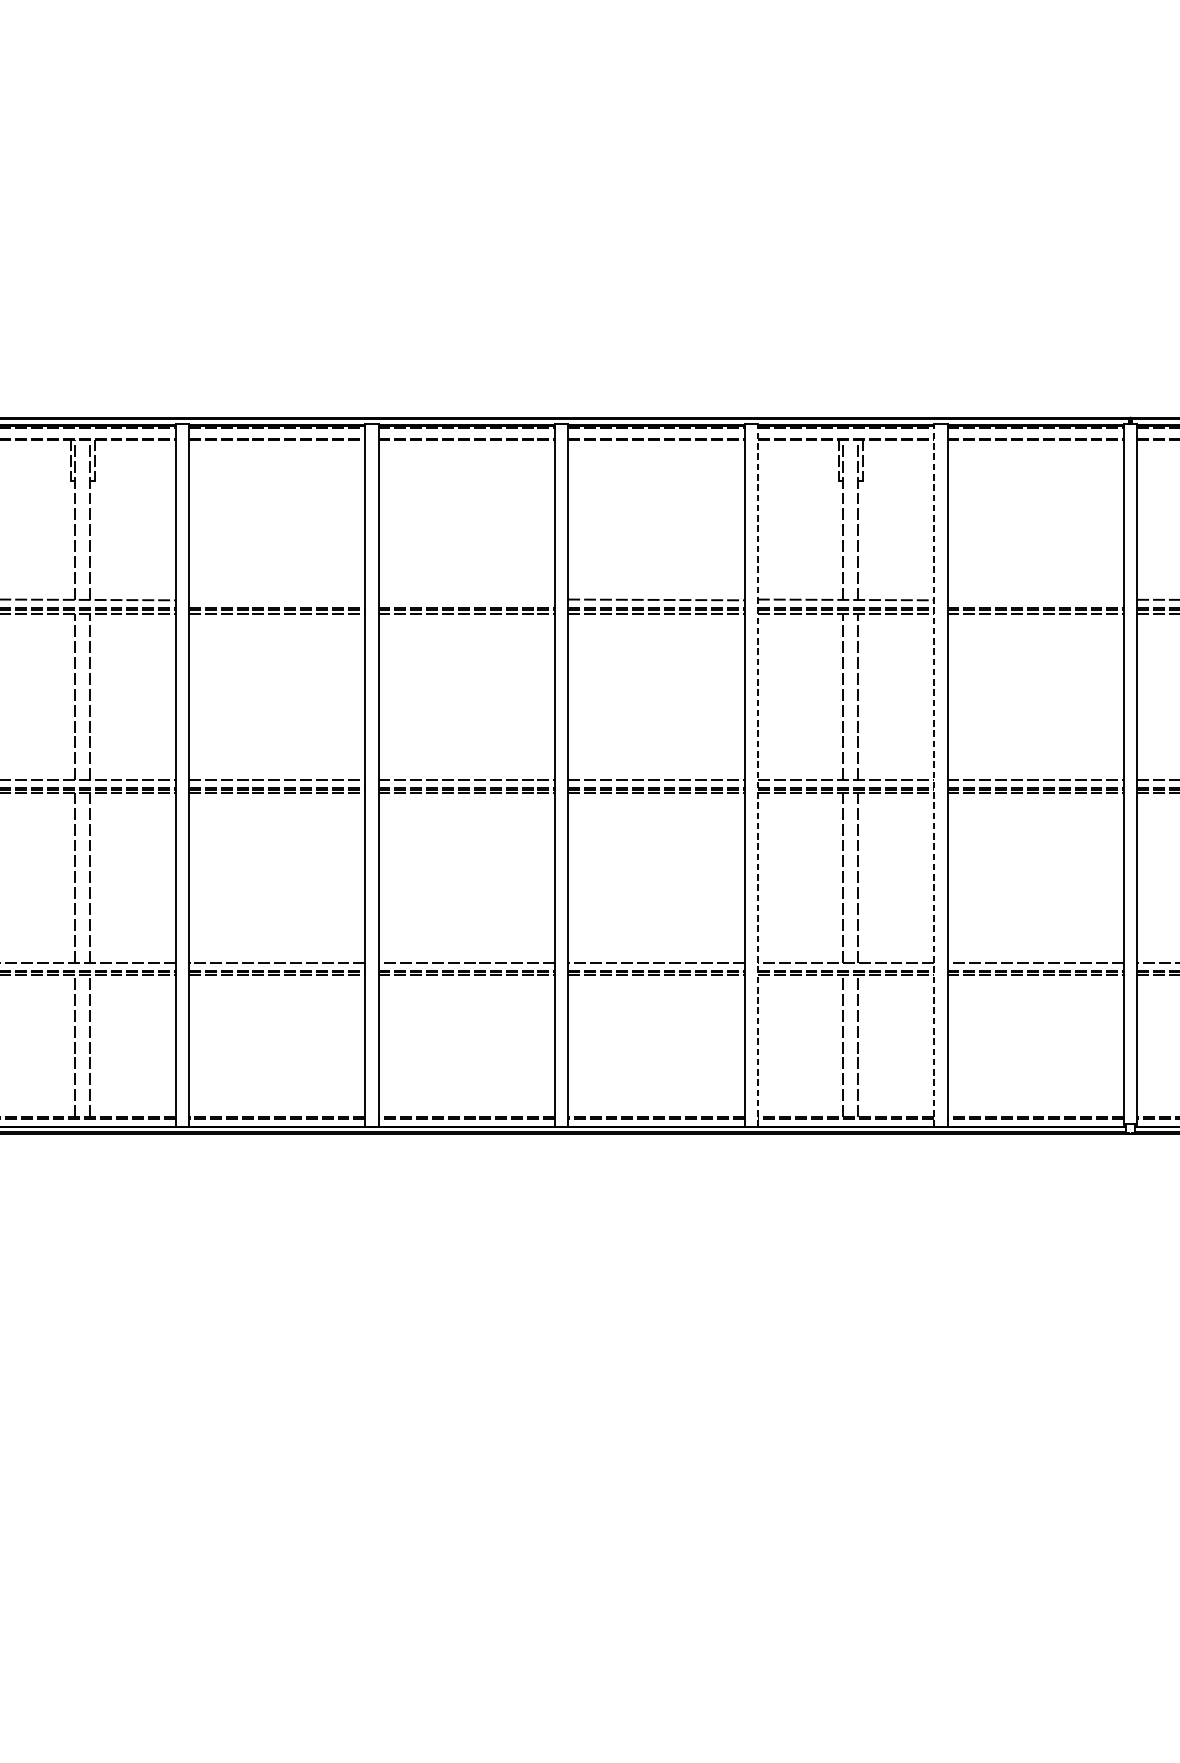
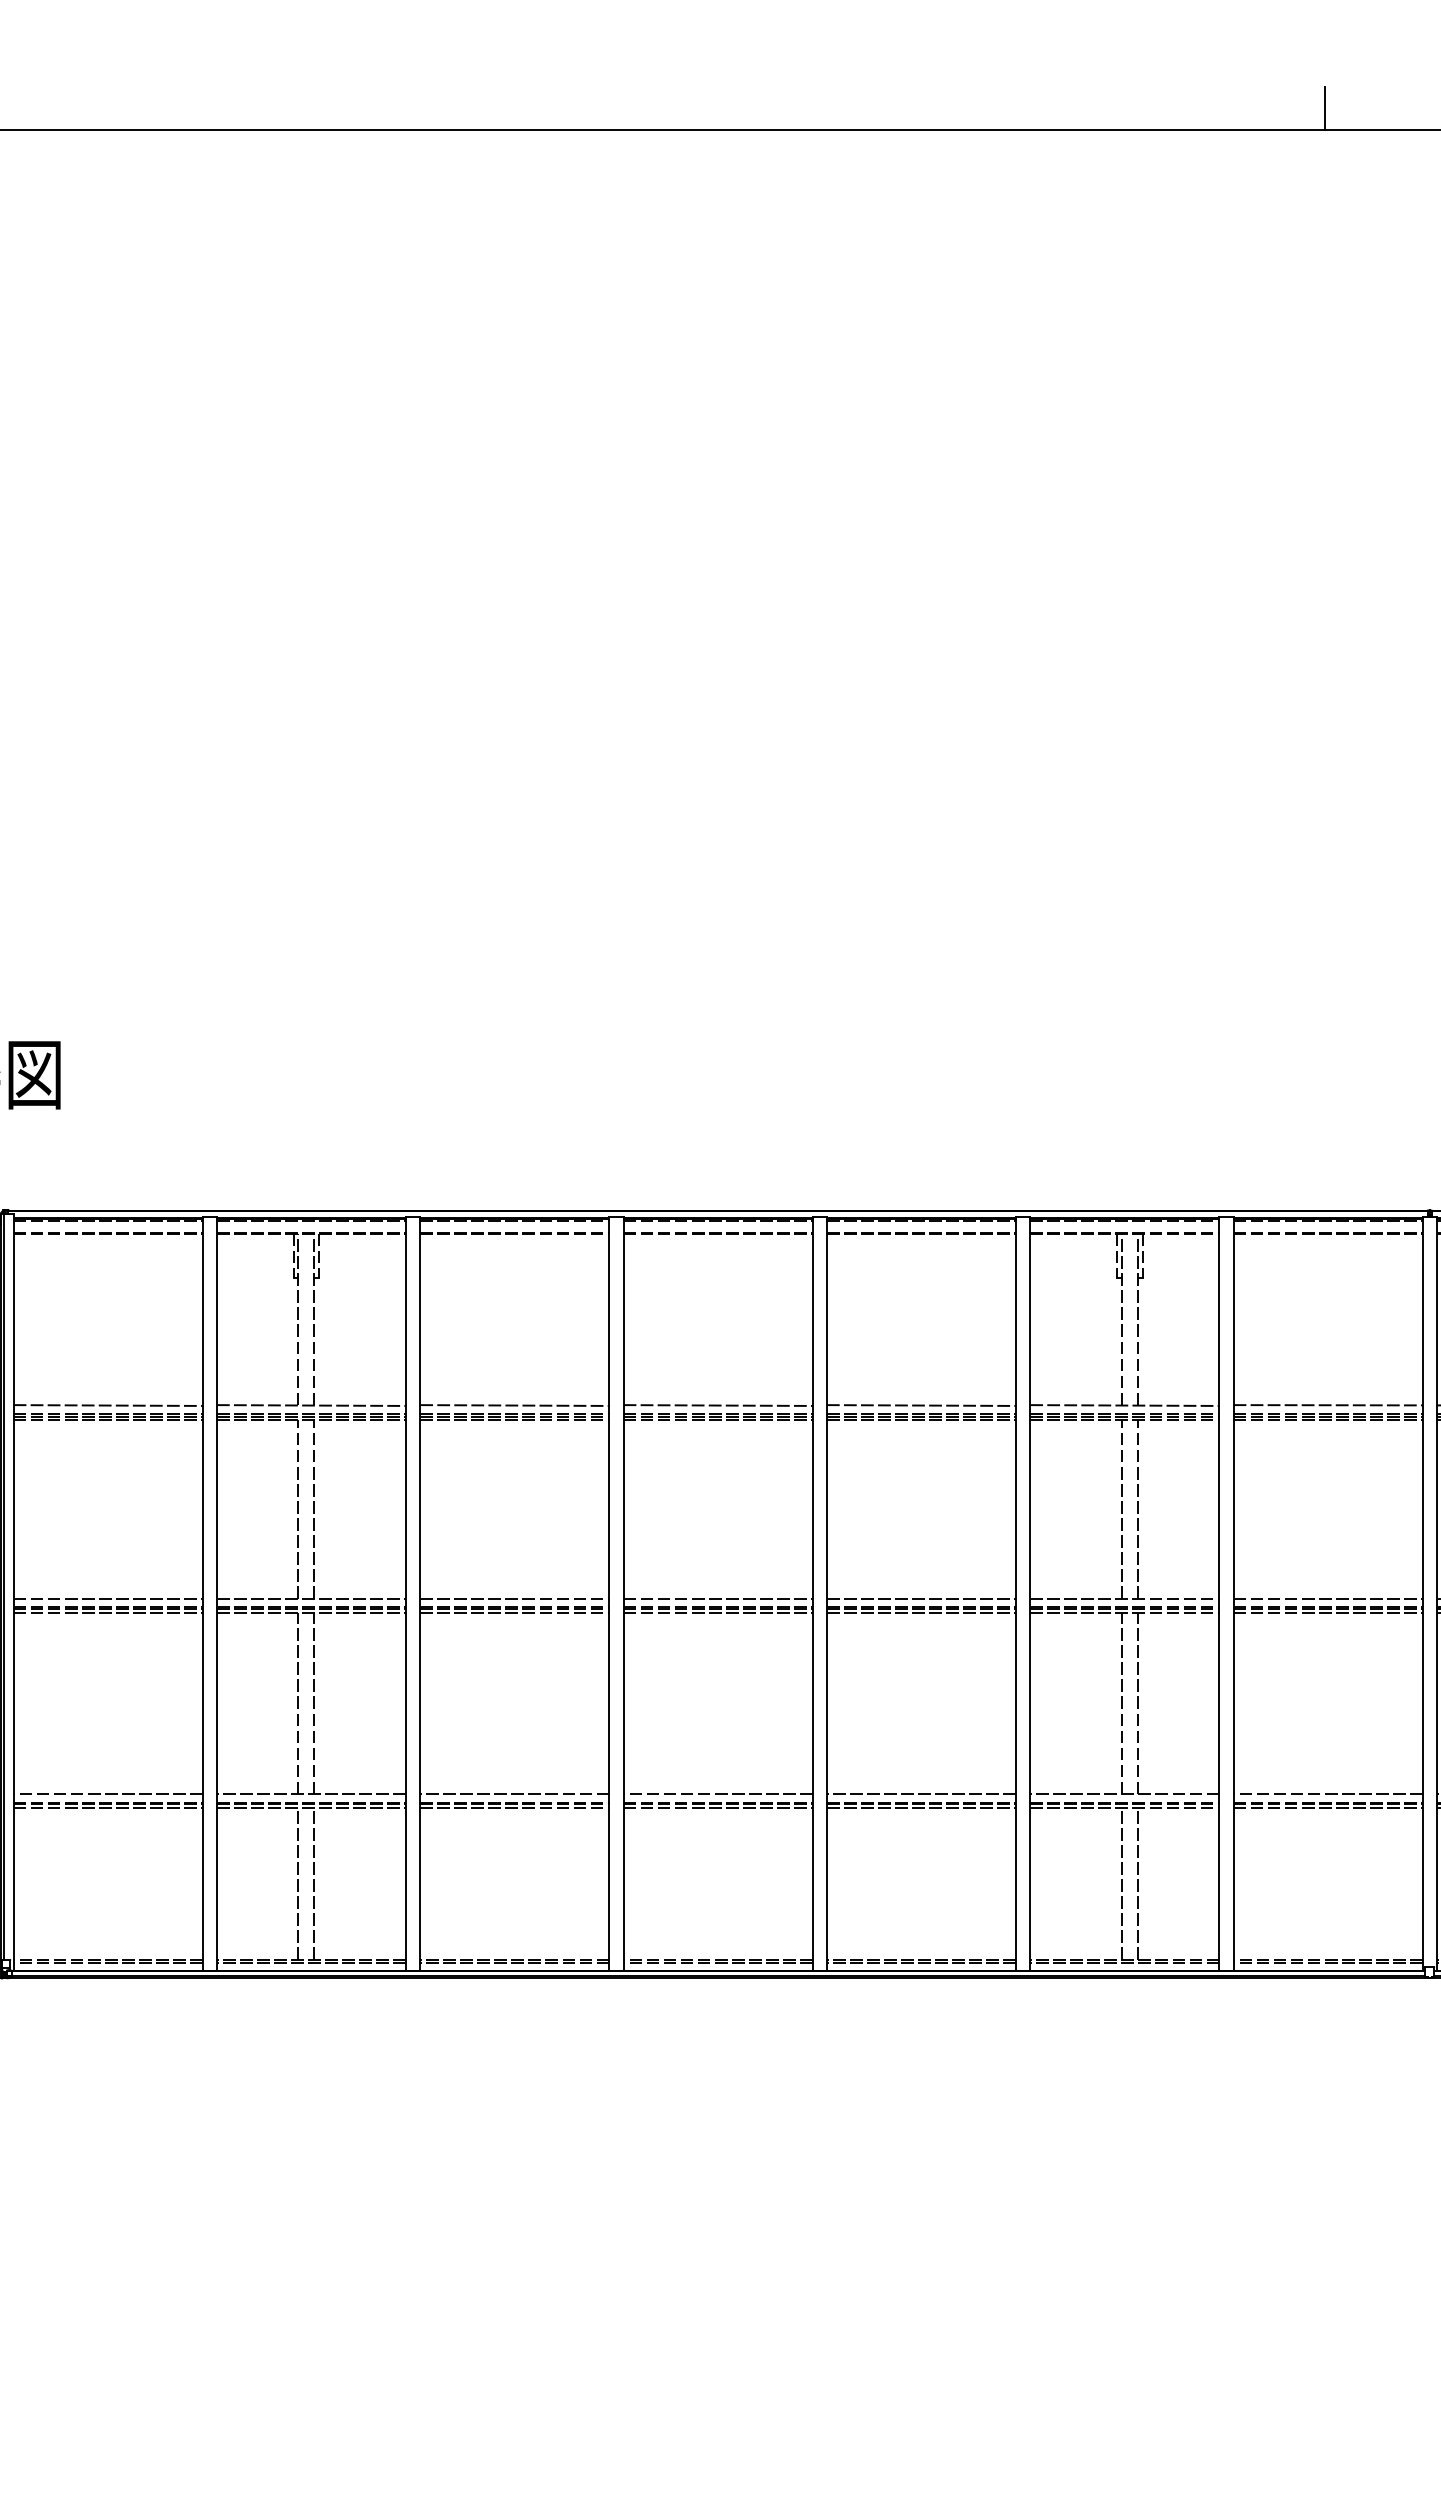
line: (276, 599) -> (514, 1405), added
line: (466, 599) -> (717, 1405), added
line: (1035, 599) -> (1327, 1405), added
line: (758, 775) -> (1030, 1593), dashed -> solid
line: (934, 775) -> (1219, 1593), dashed -> solid

